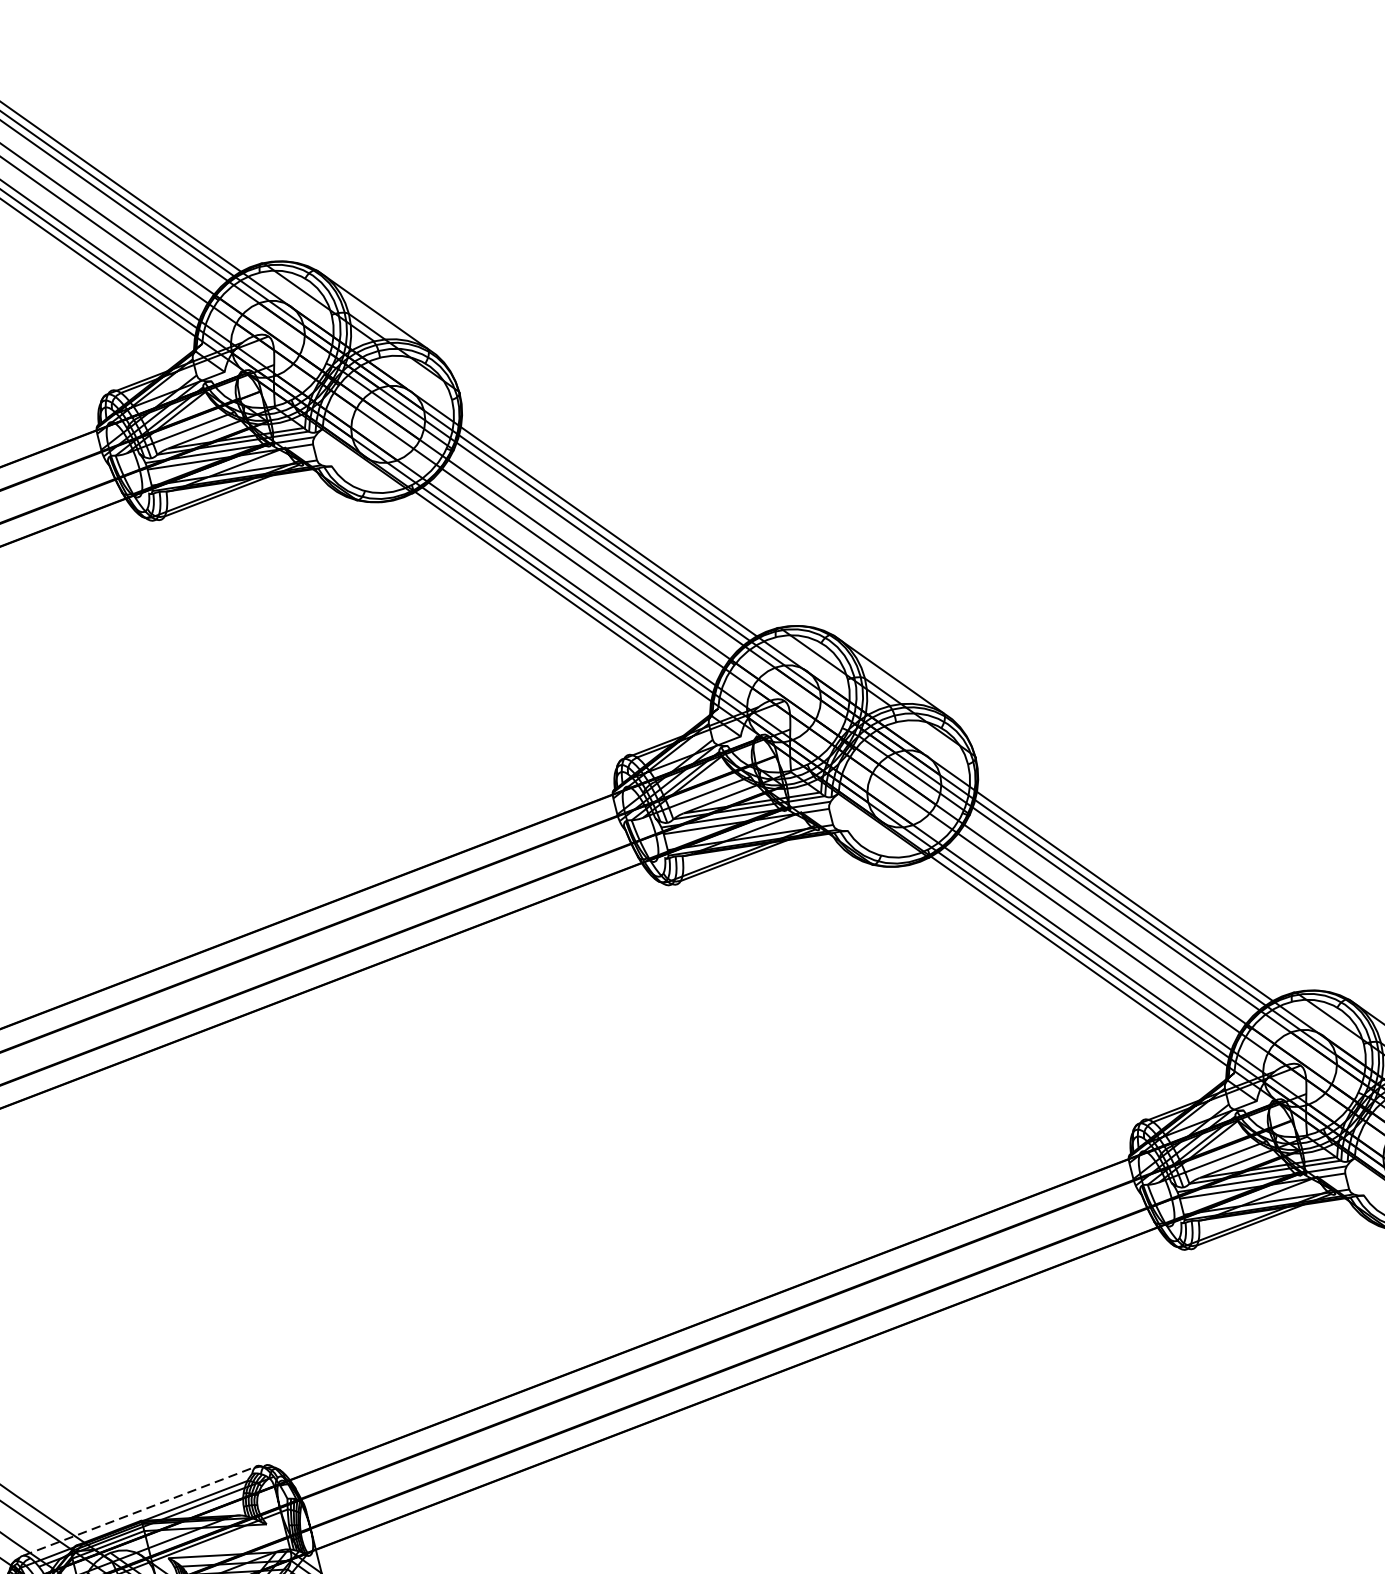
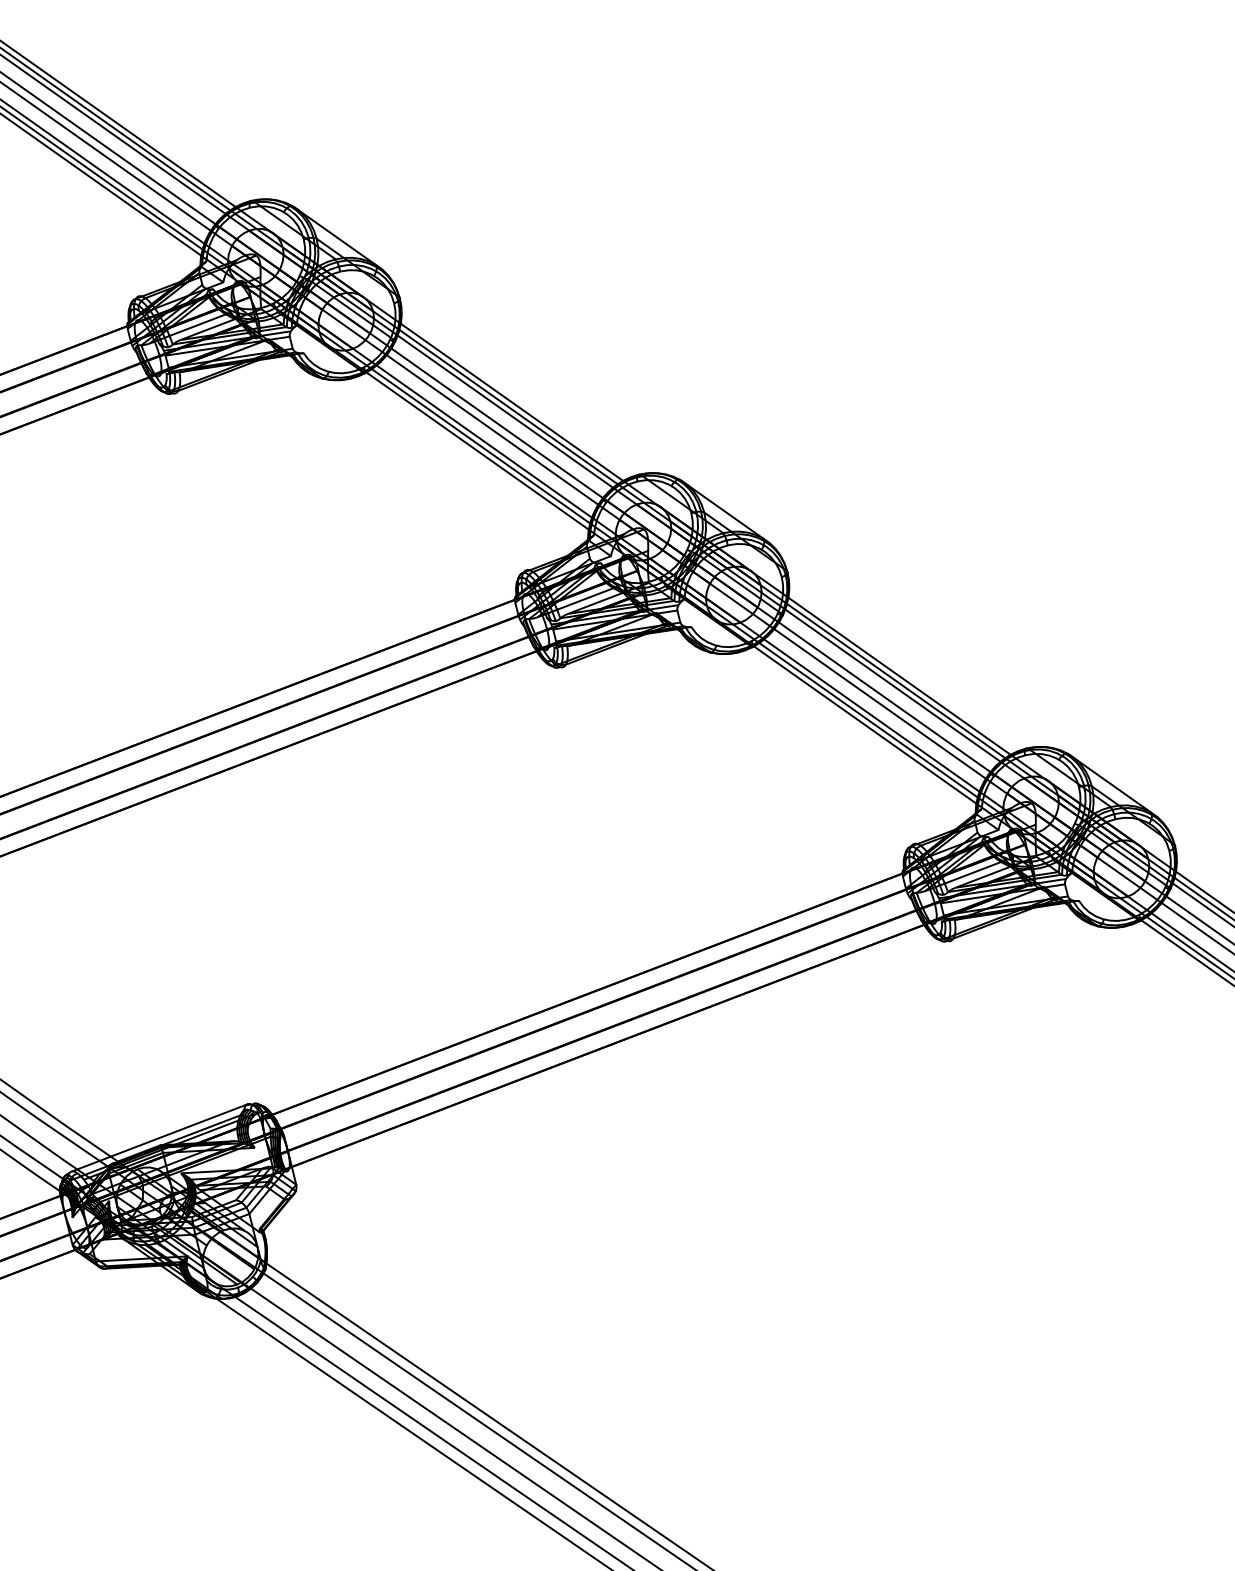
line: (140, 1510) -> (160, 1137), dashed -> solid

